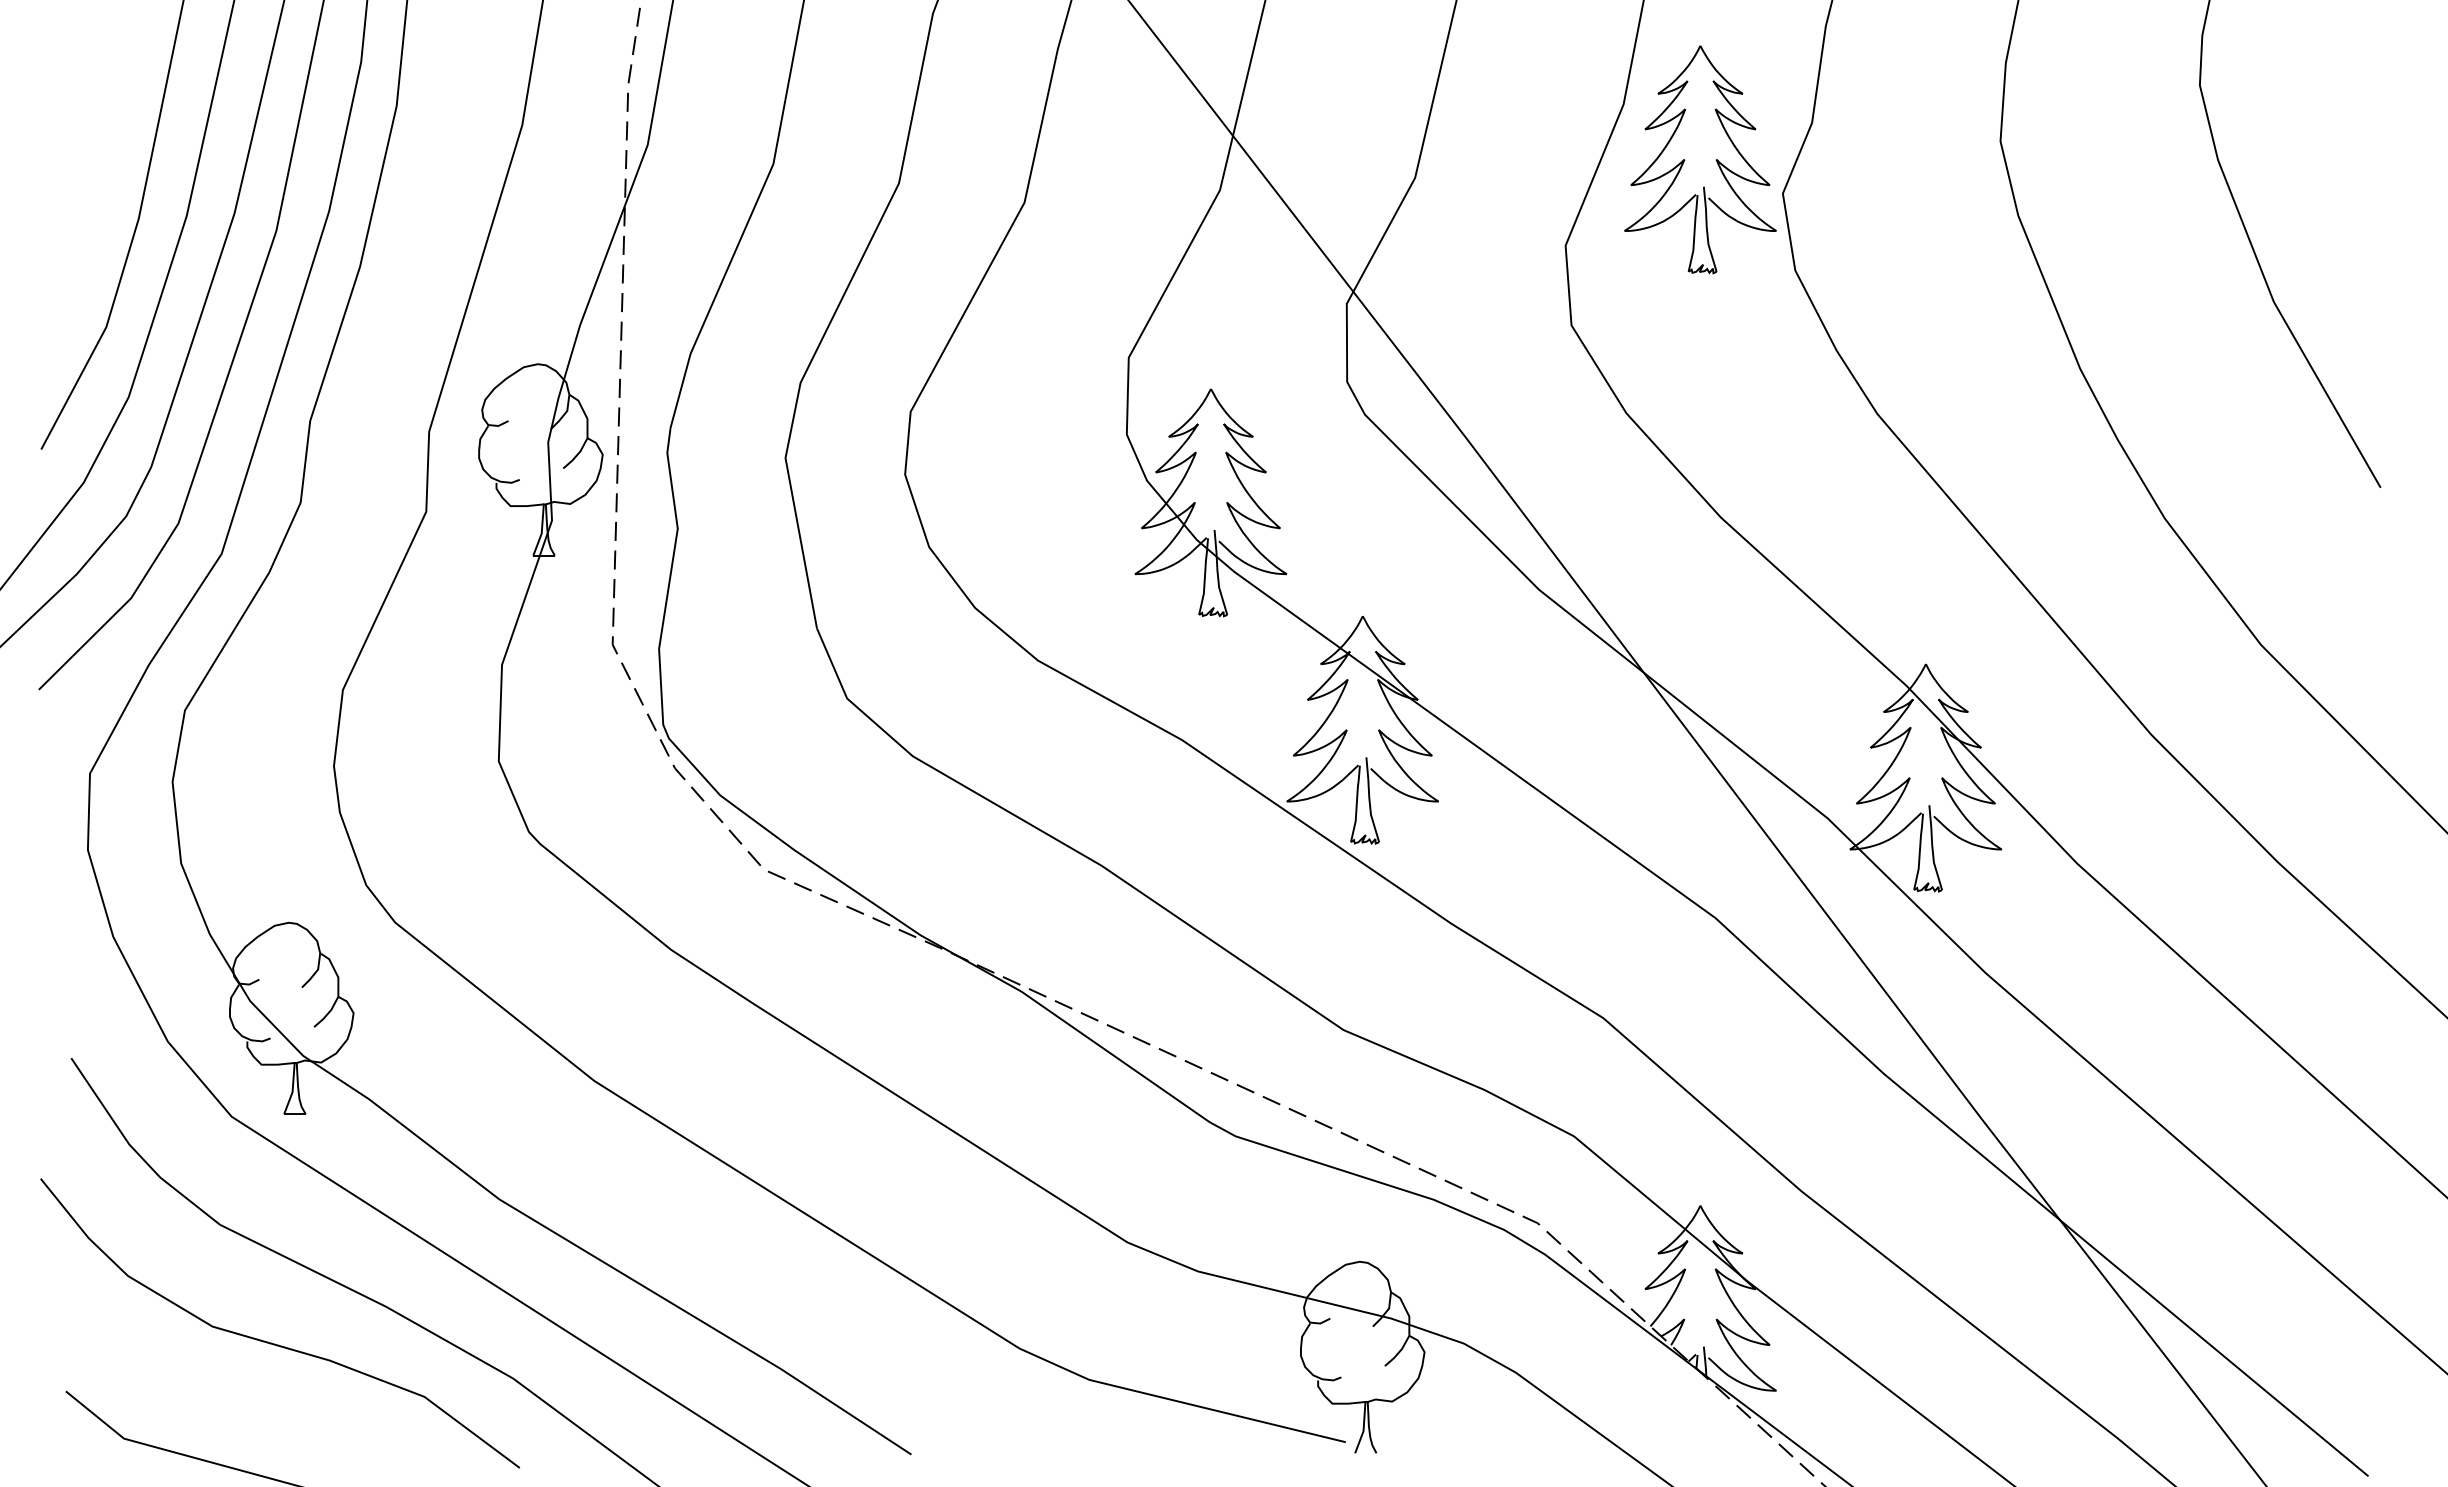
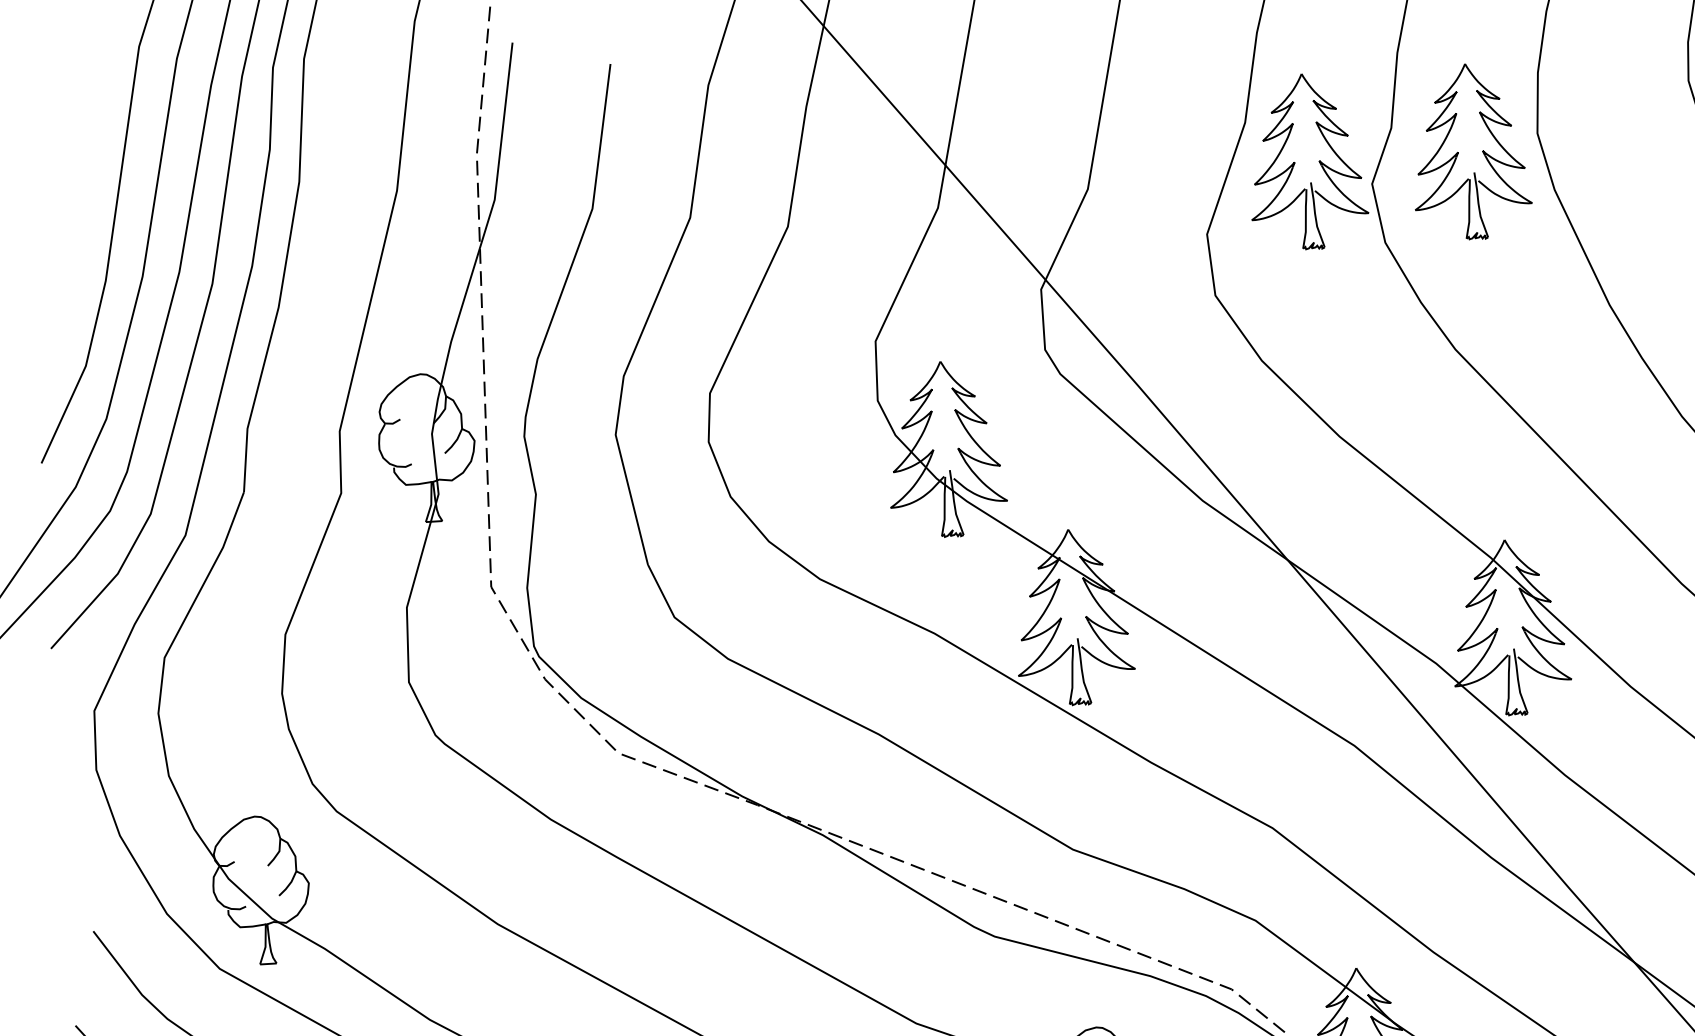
part: (1897, 159) -> (1458, 152), added

